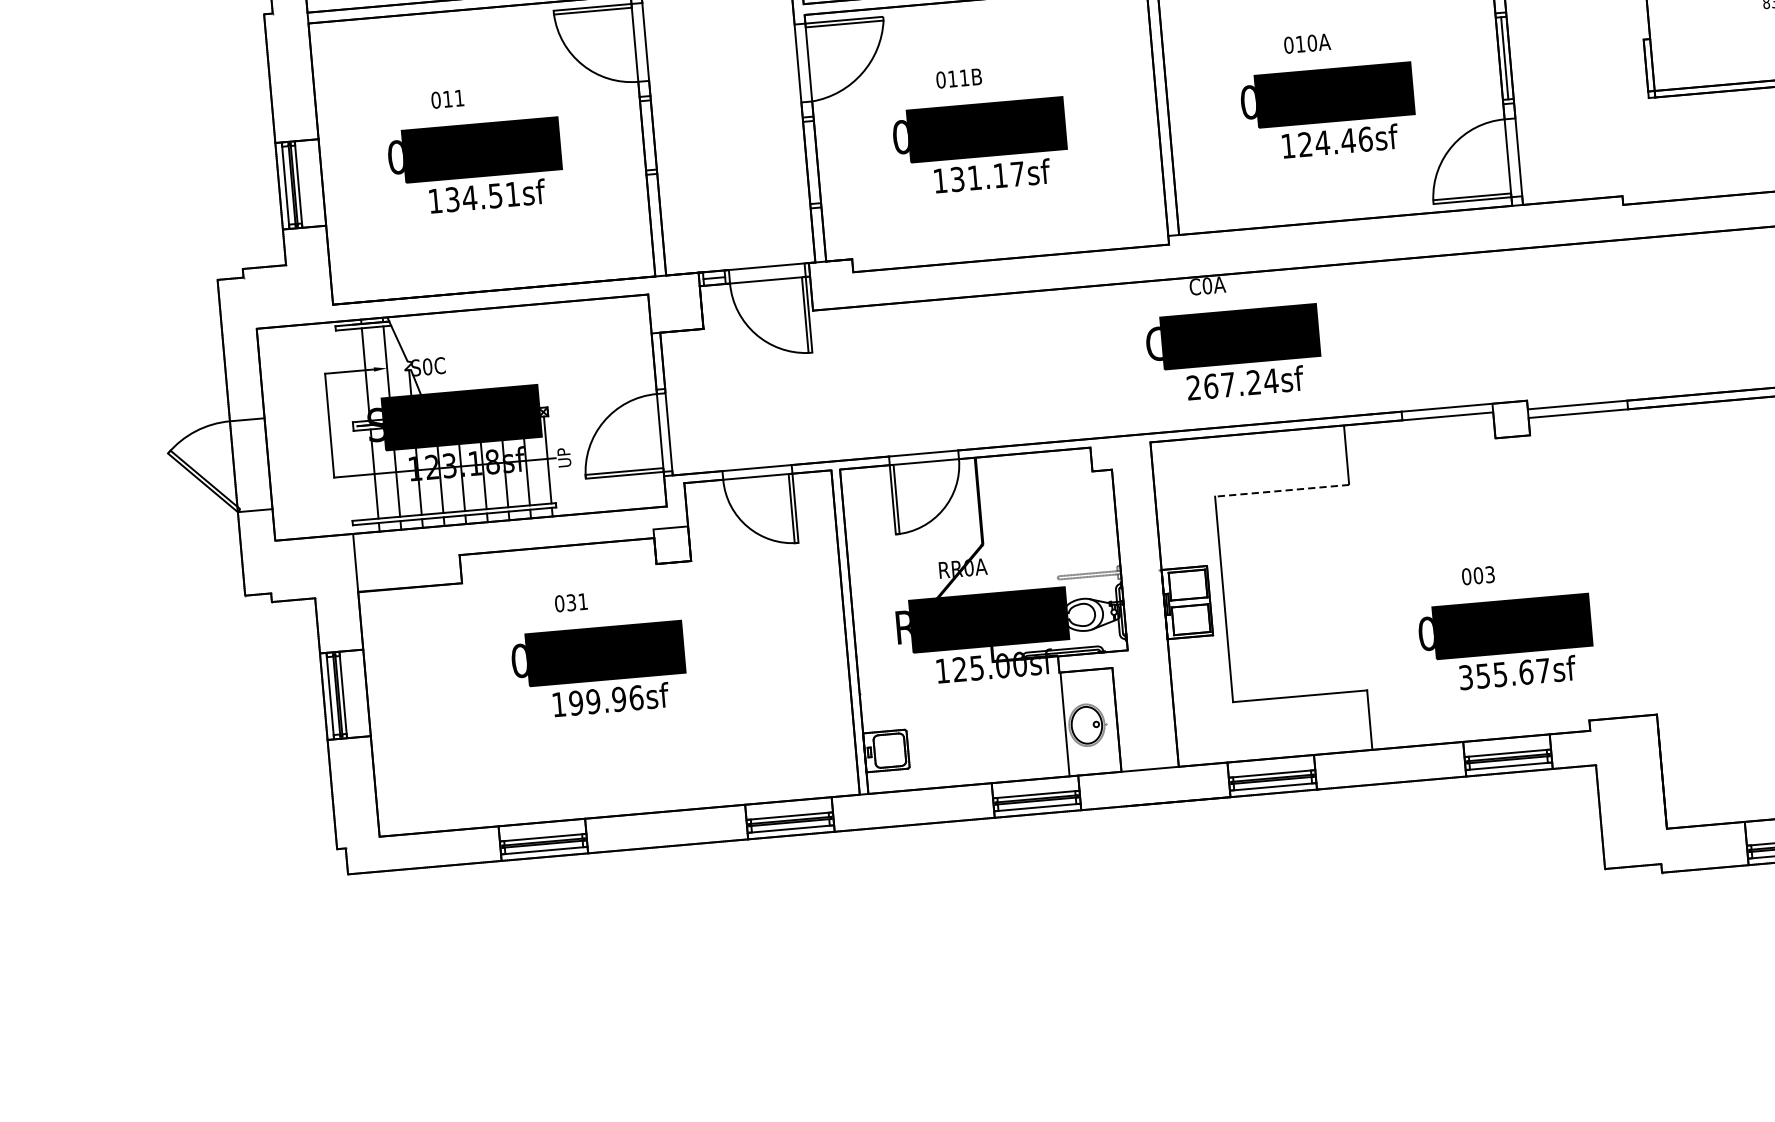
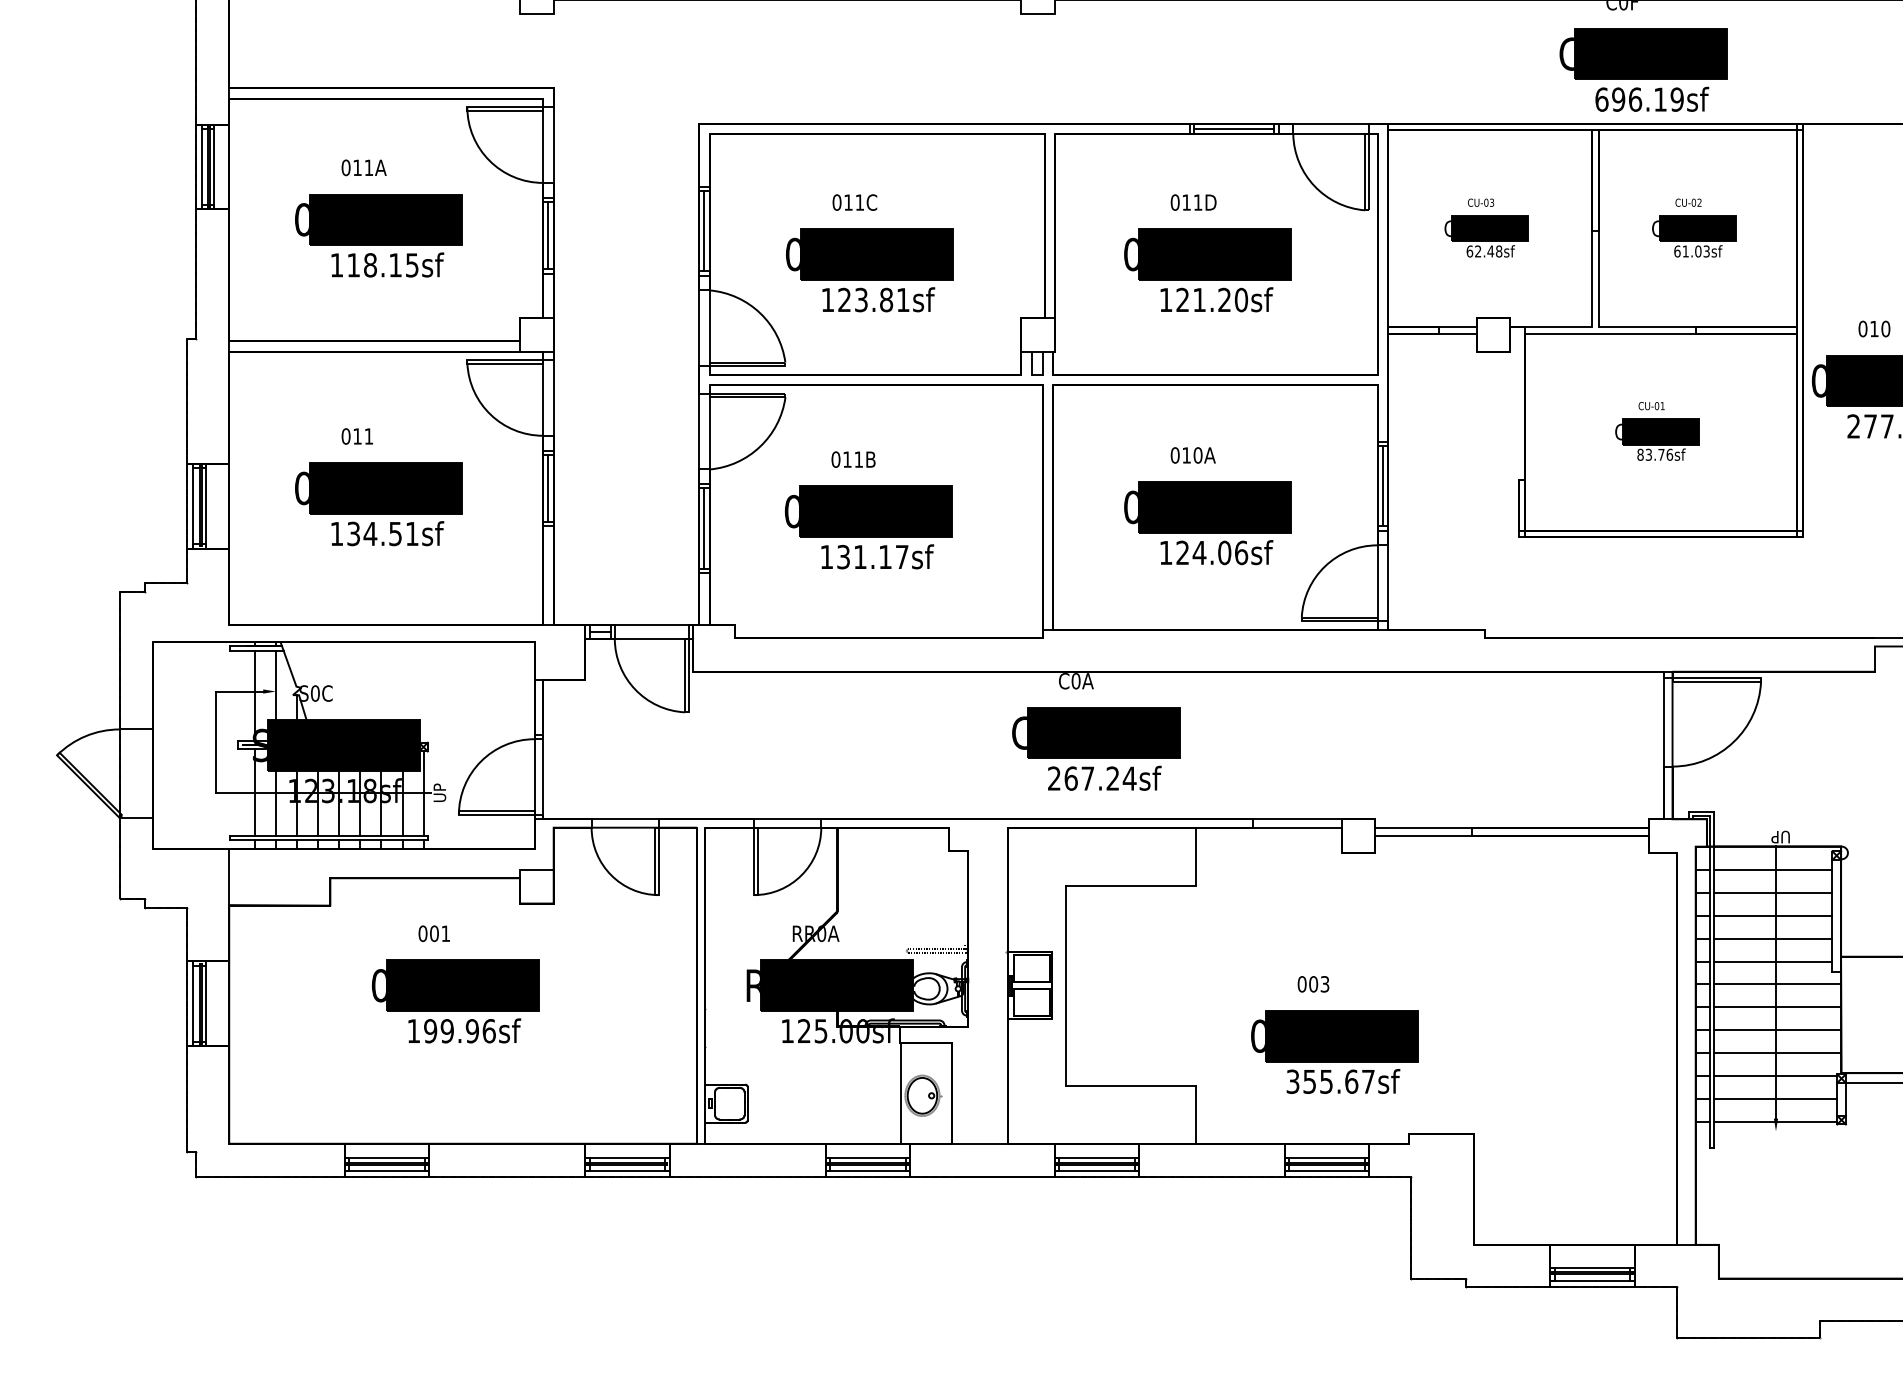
line: (648, 135) -> (548, 488), added
text: (1348, 140) -> (1224, 552), 124.46sf -> 124.06sf
line: (812, 162) -> (704, 528), added
line: (1281, 490) -> (1130, 885), dashed -> solid
text: (571, 602) -> (434, 933), 031 -> 001

